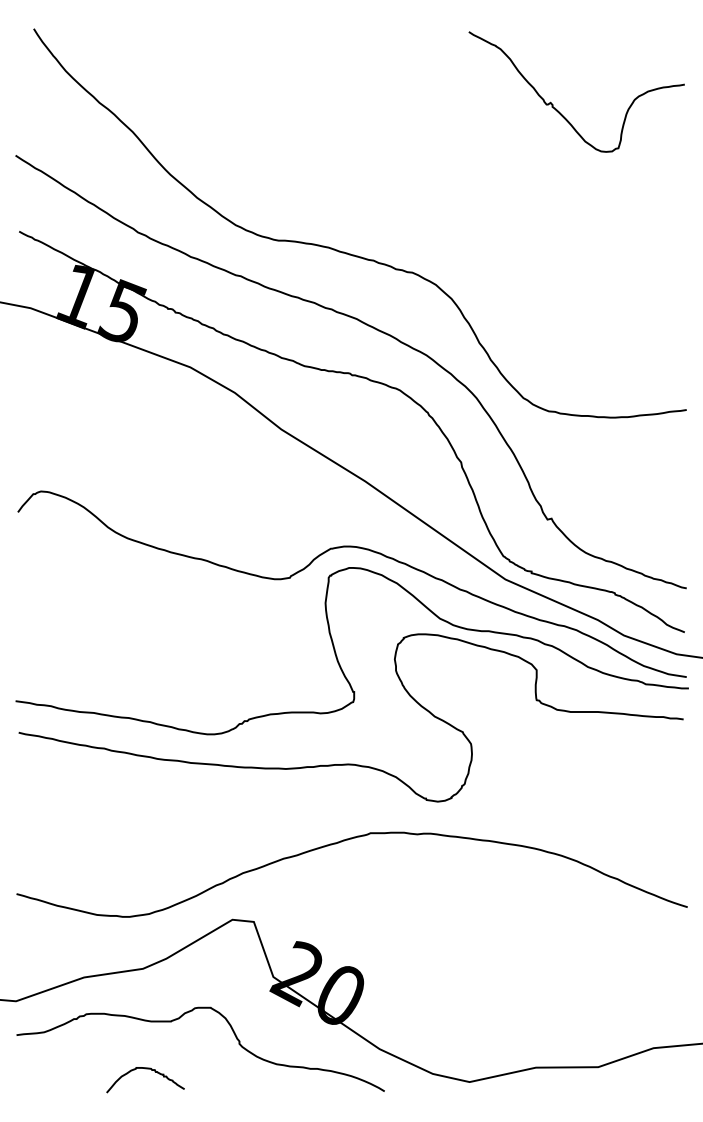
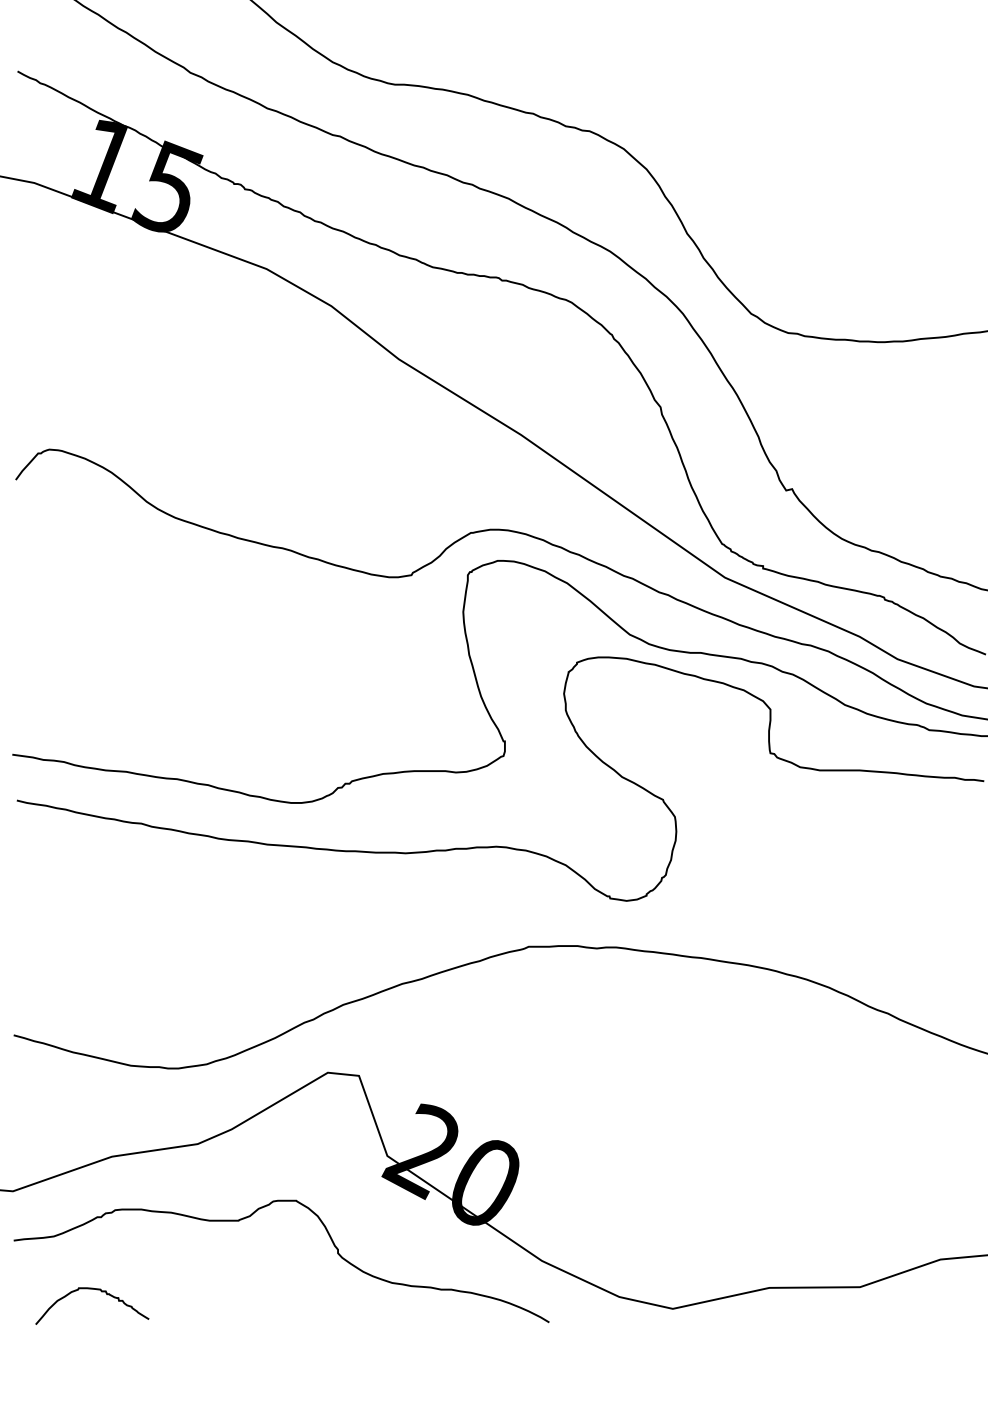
curve: (145, 1069) -> (92, 1290), moved

